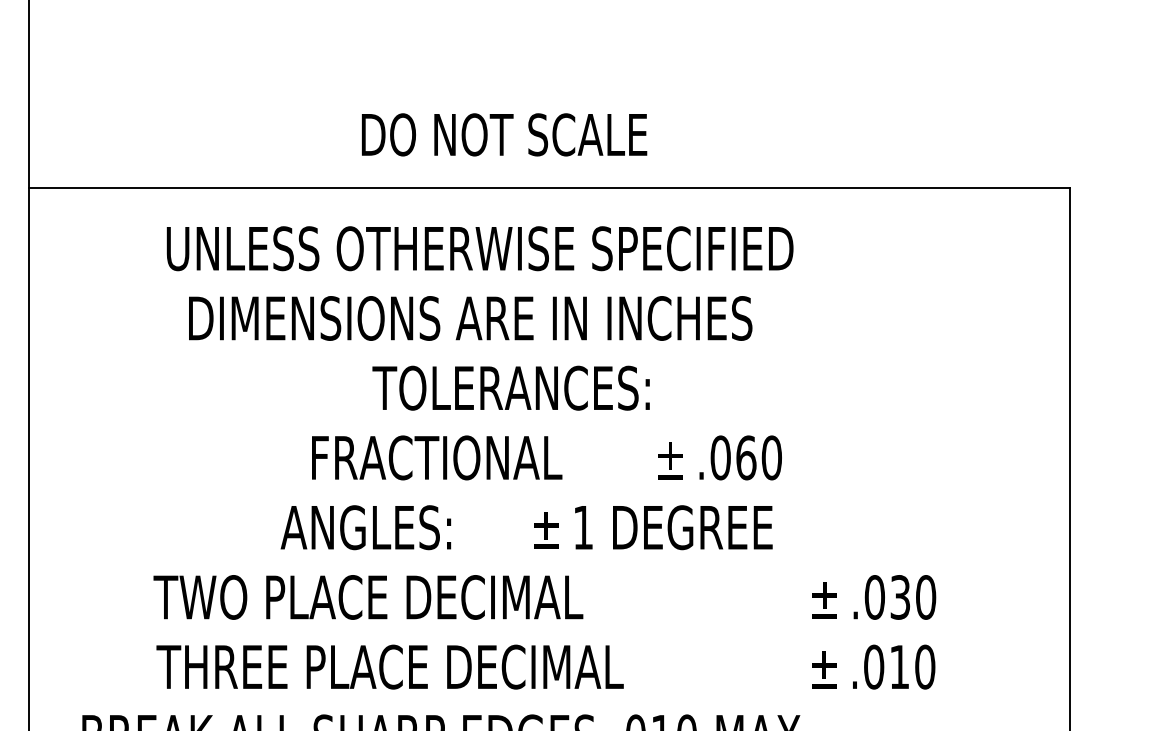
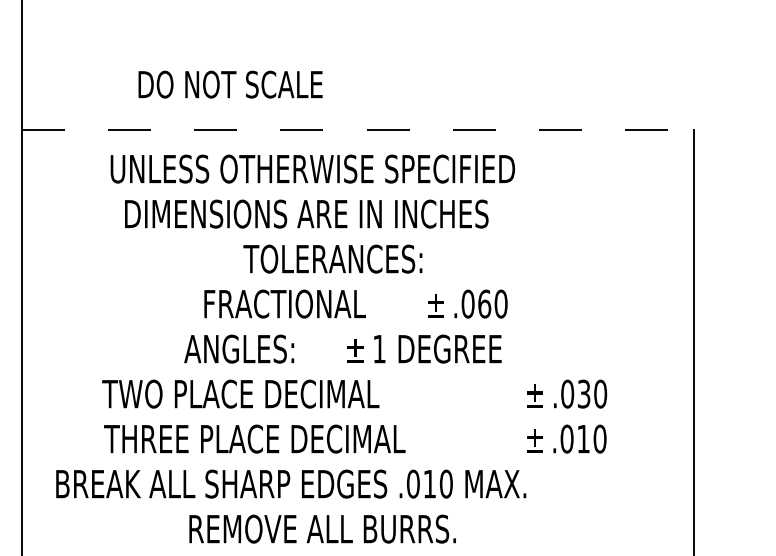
text: (504, 134) -> (230, 84), moved
line: (550, 188) -> (358, 130), solid -> dashed

